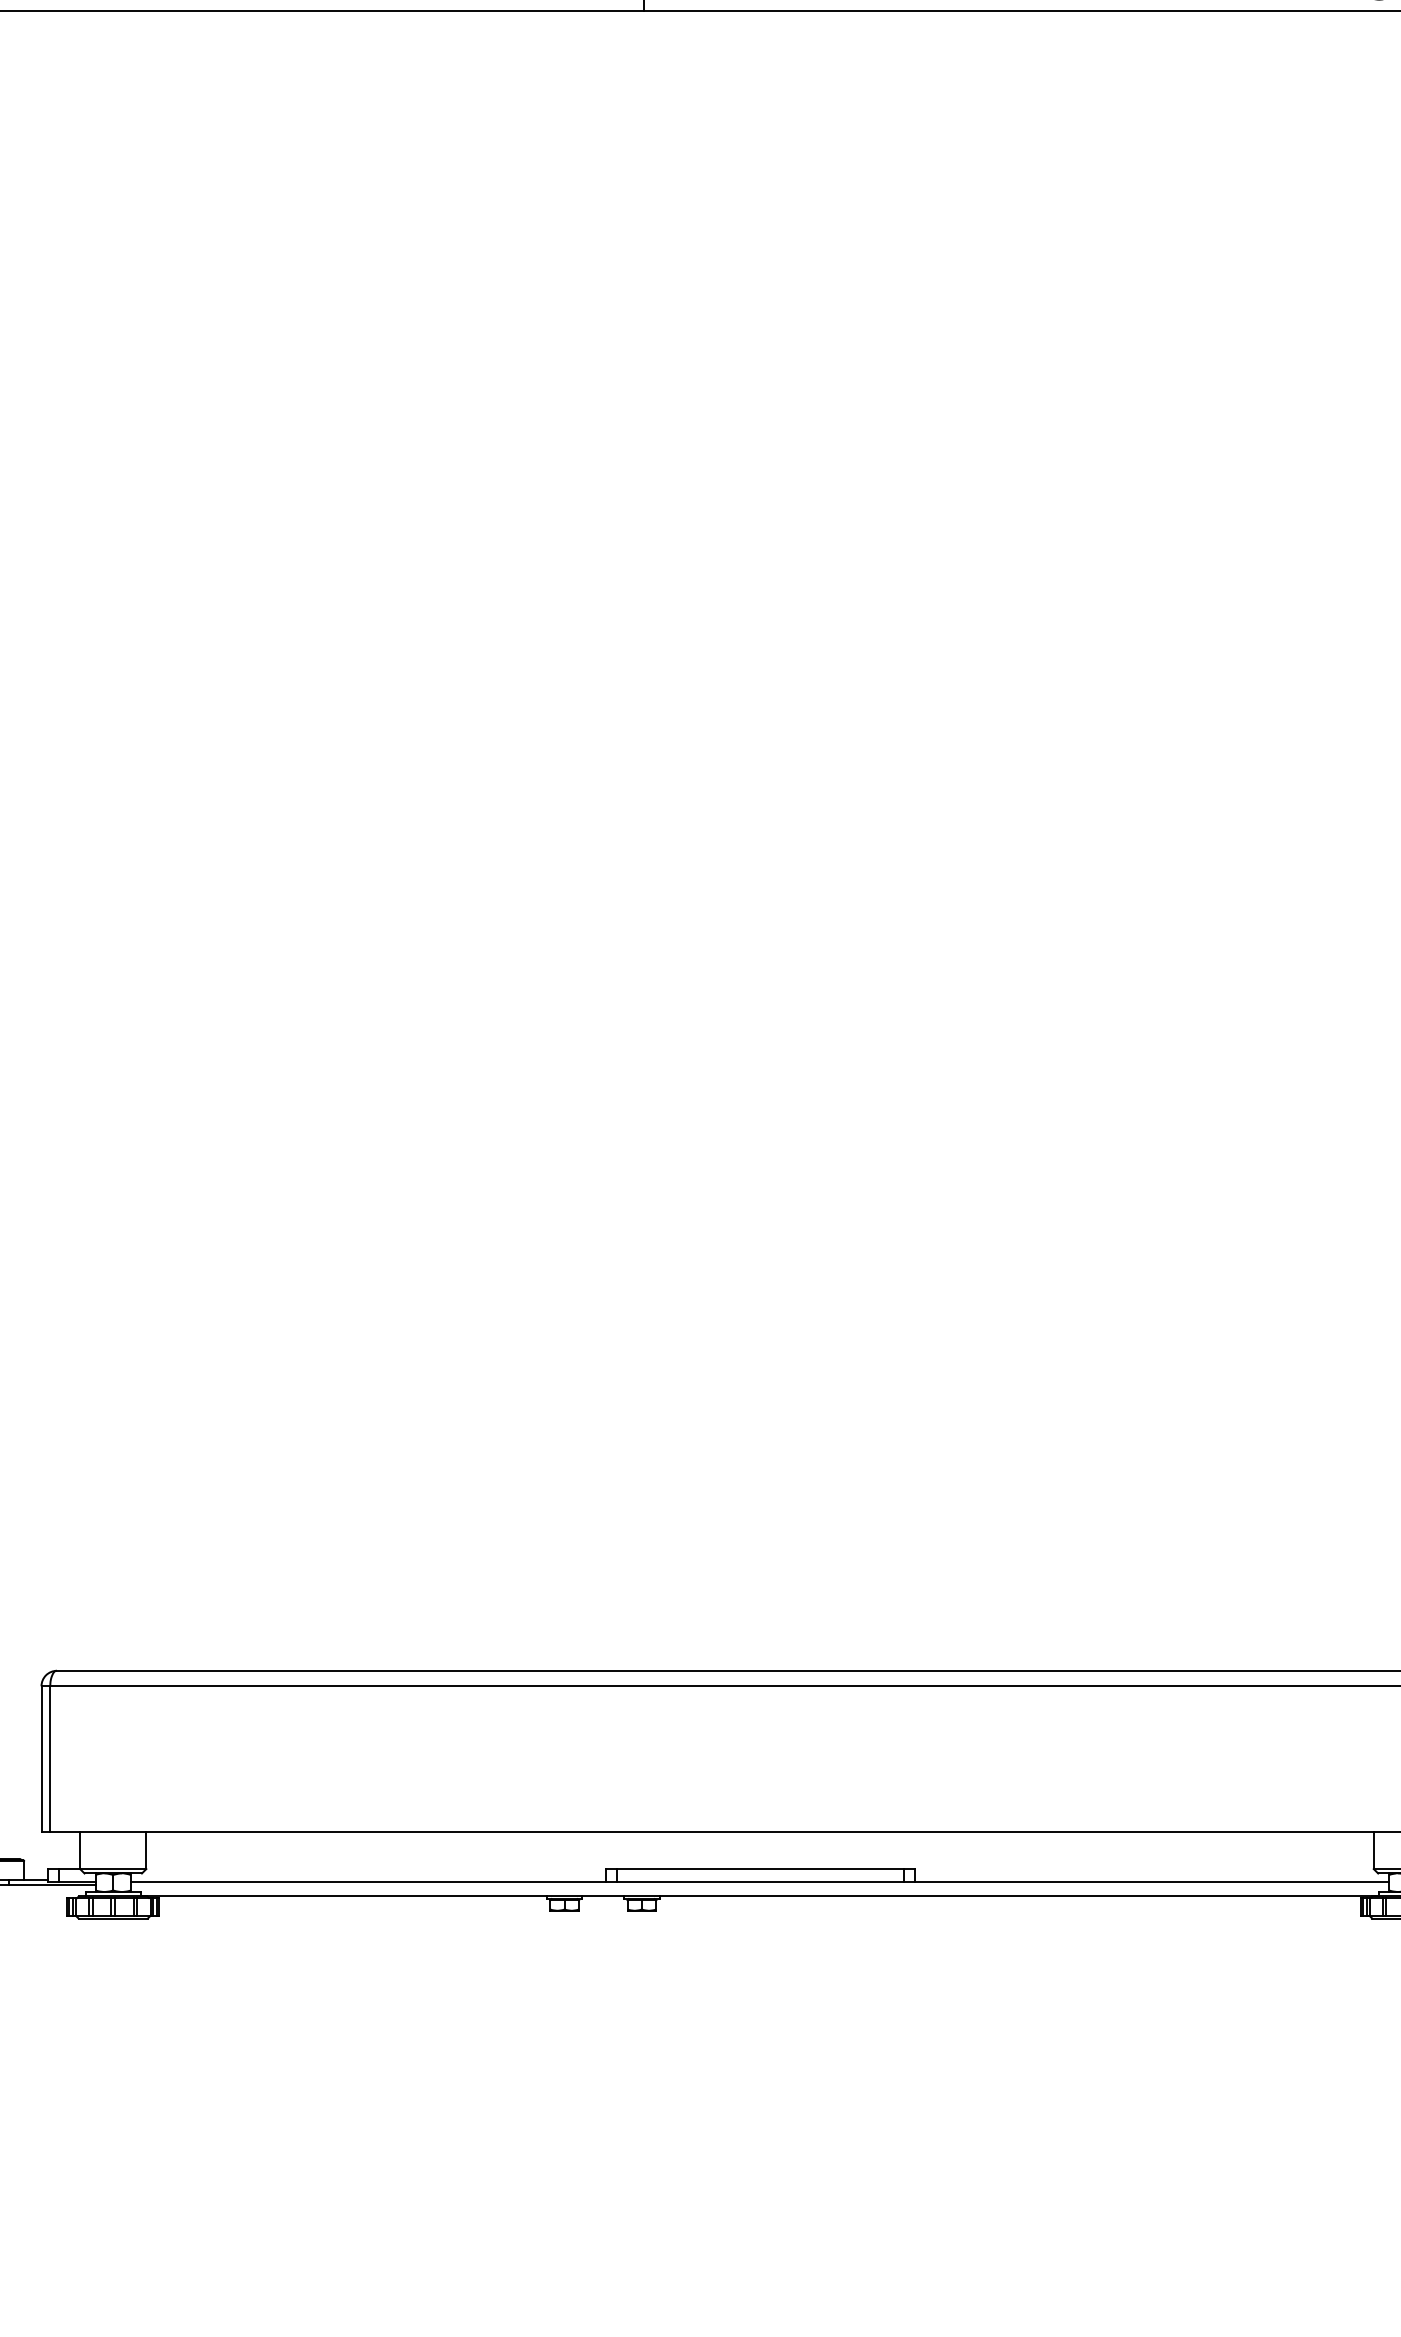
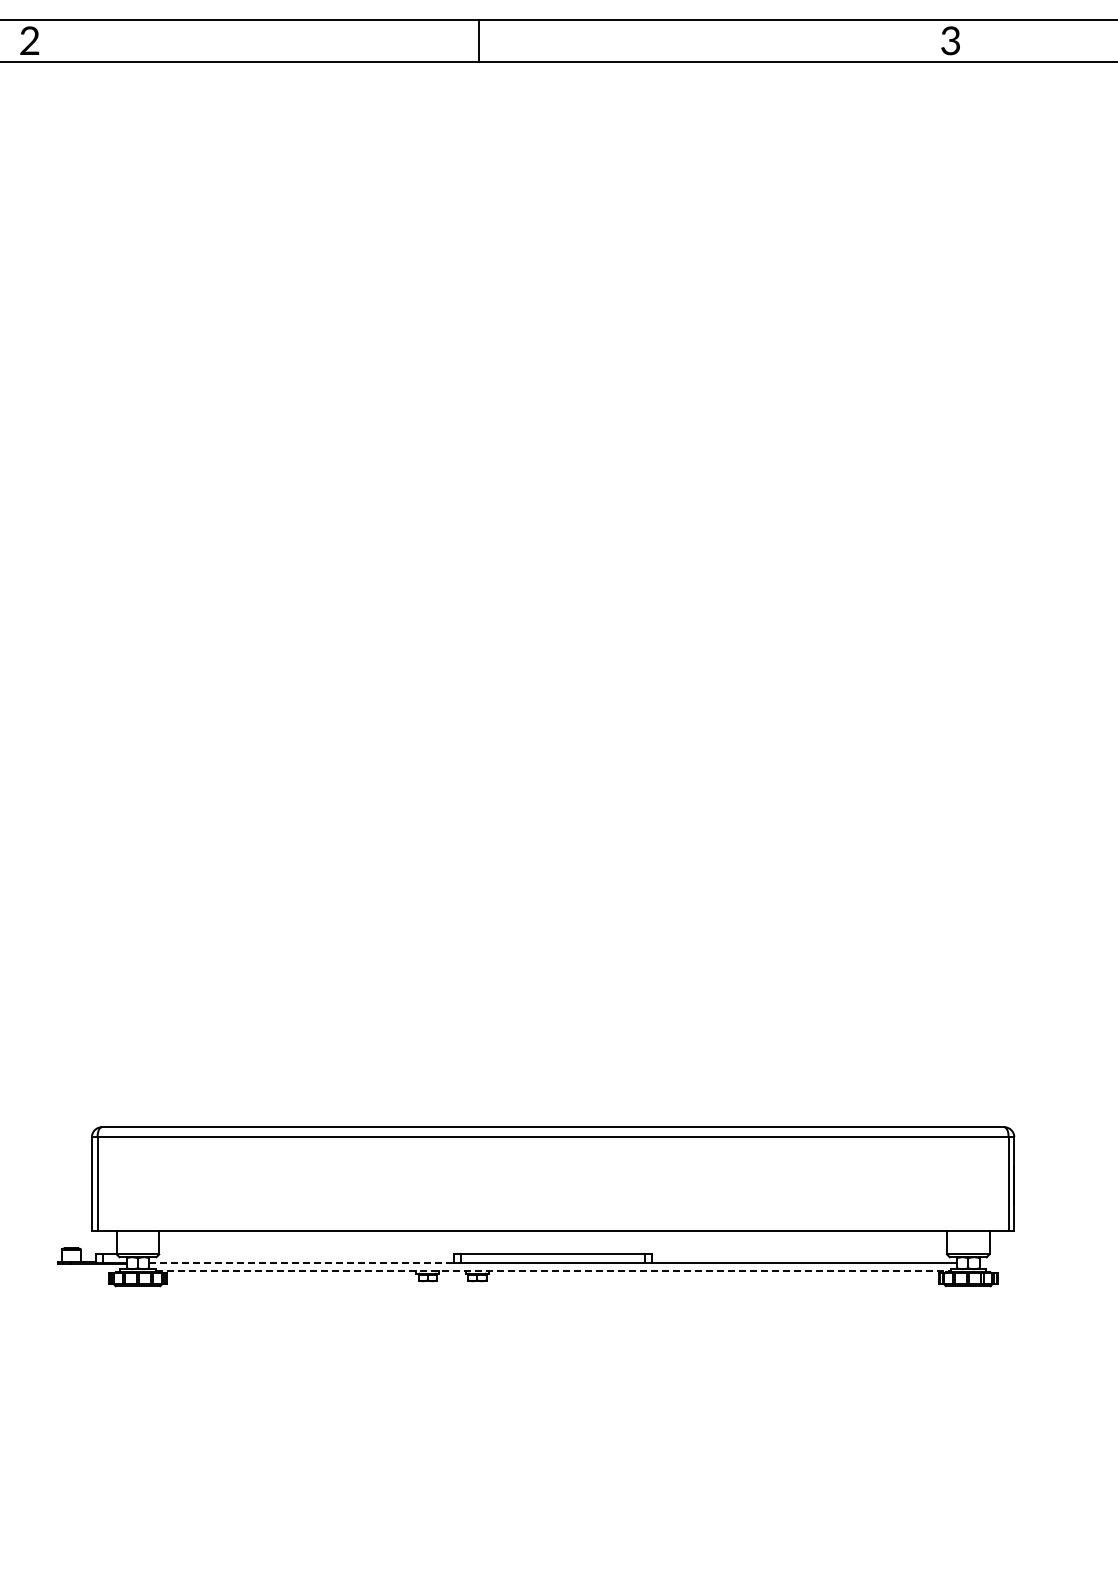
line: (369, 1881) -> (302, 1262), solid -> dashed
line: (760, 1895) -> (553, 1271), solid -> dashed

